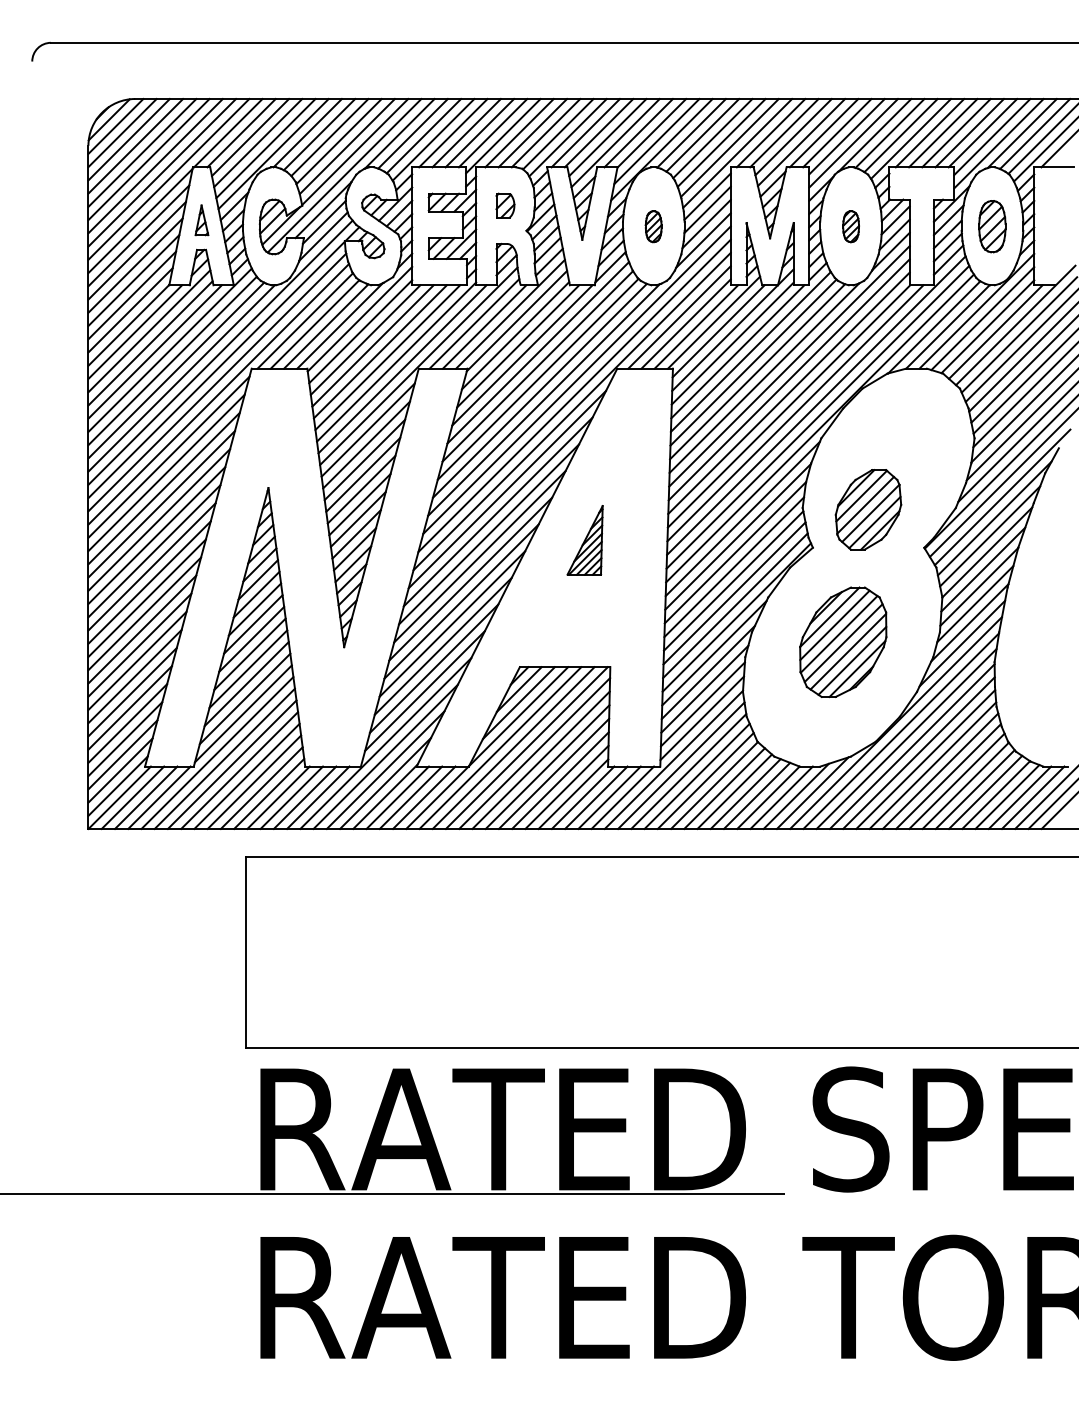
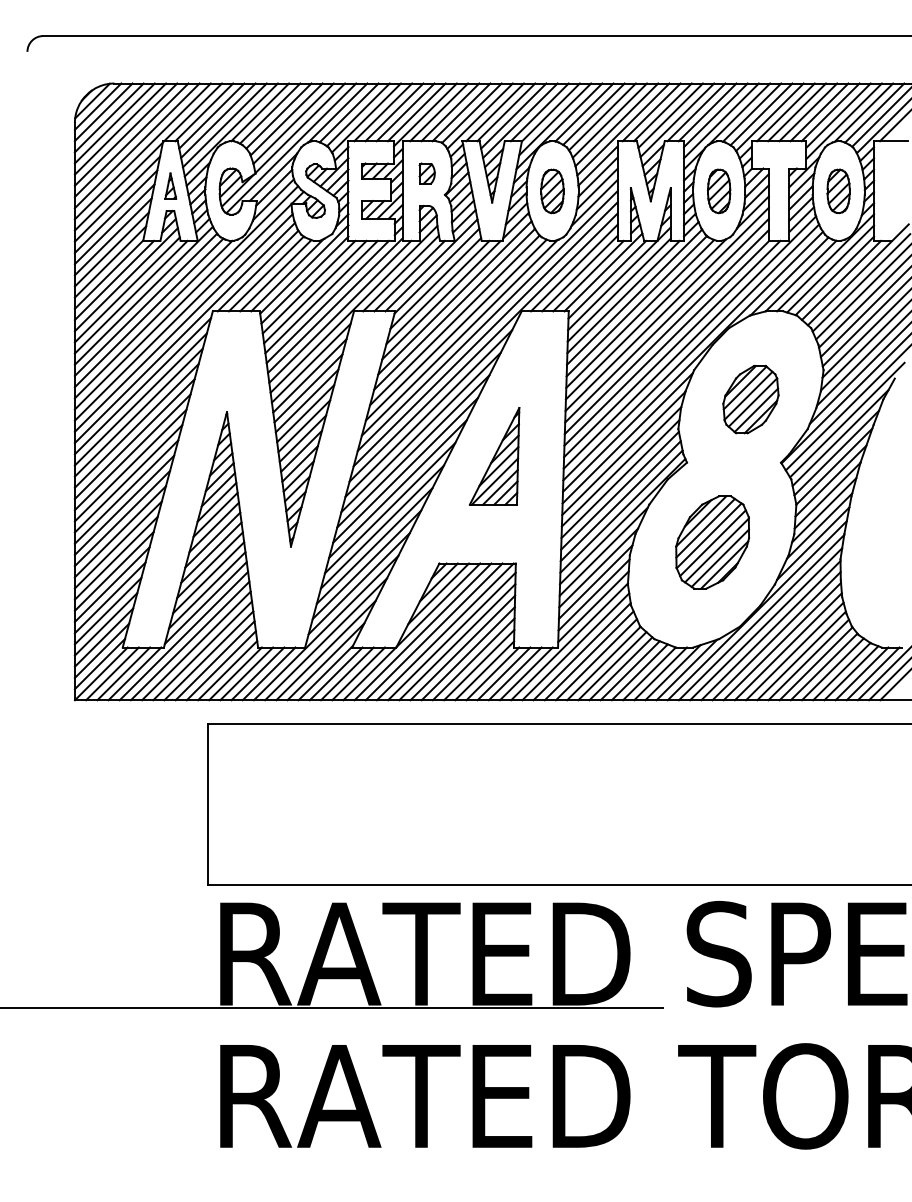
part: (653, 226) -> (552, 191), size x1.67
part: (851, 226) -> (719, 191), size x1.67
part: (867, 509) -> (750, 399), moved
part: (585, 540) -> (494, 456), size x1.67

